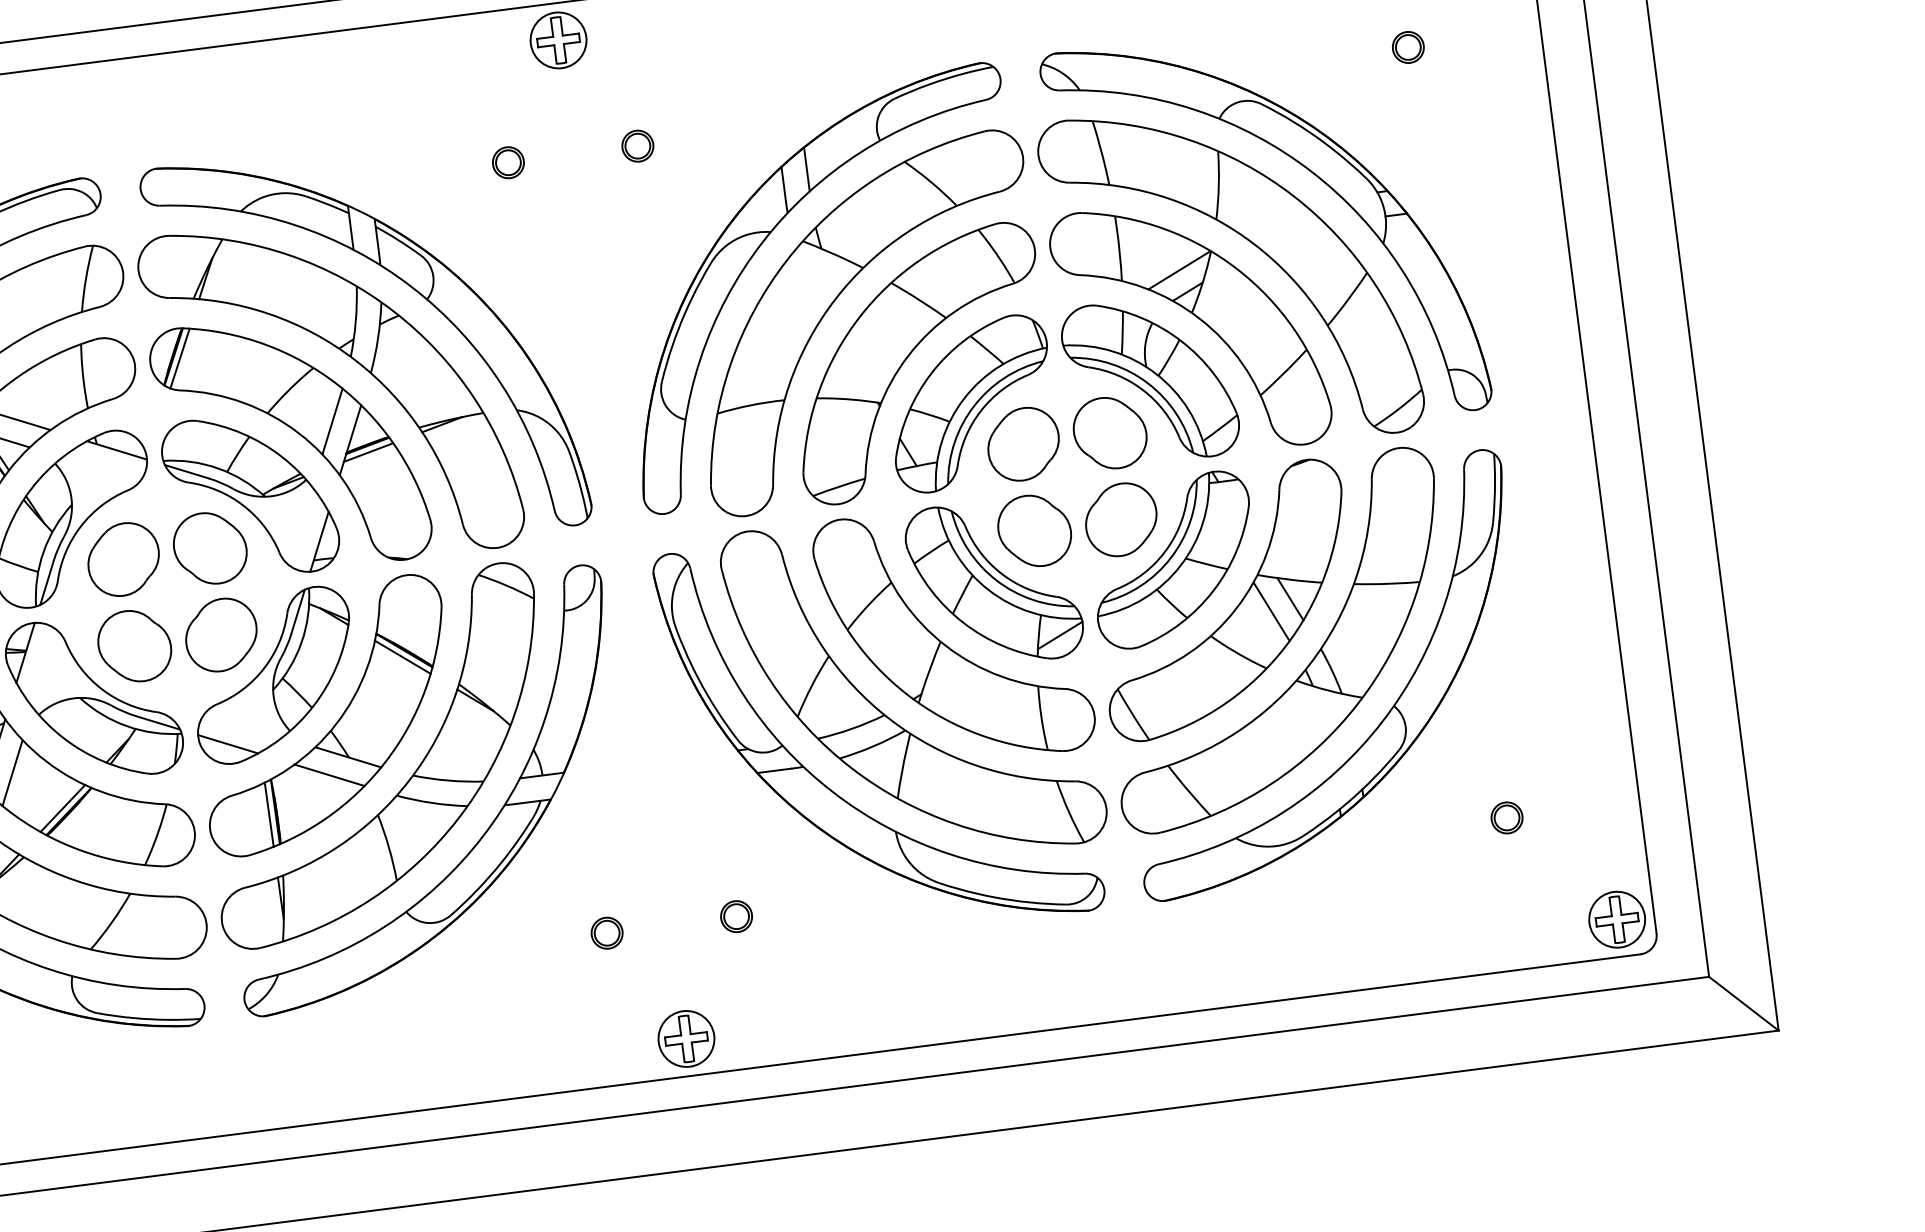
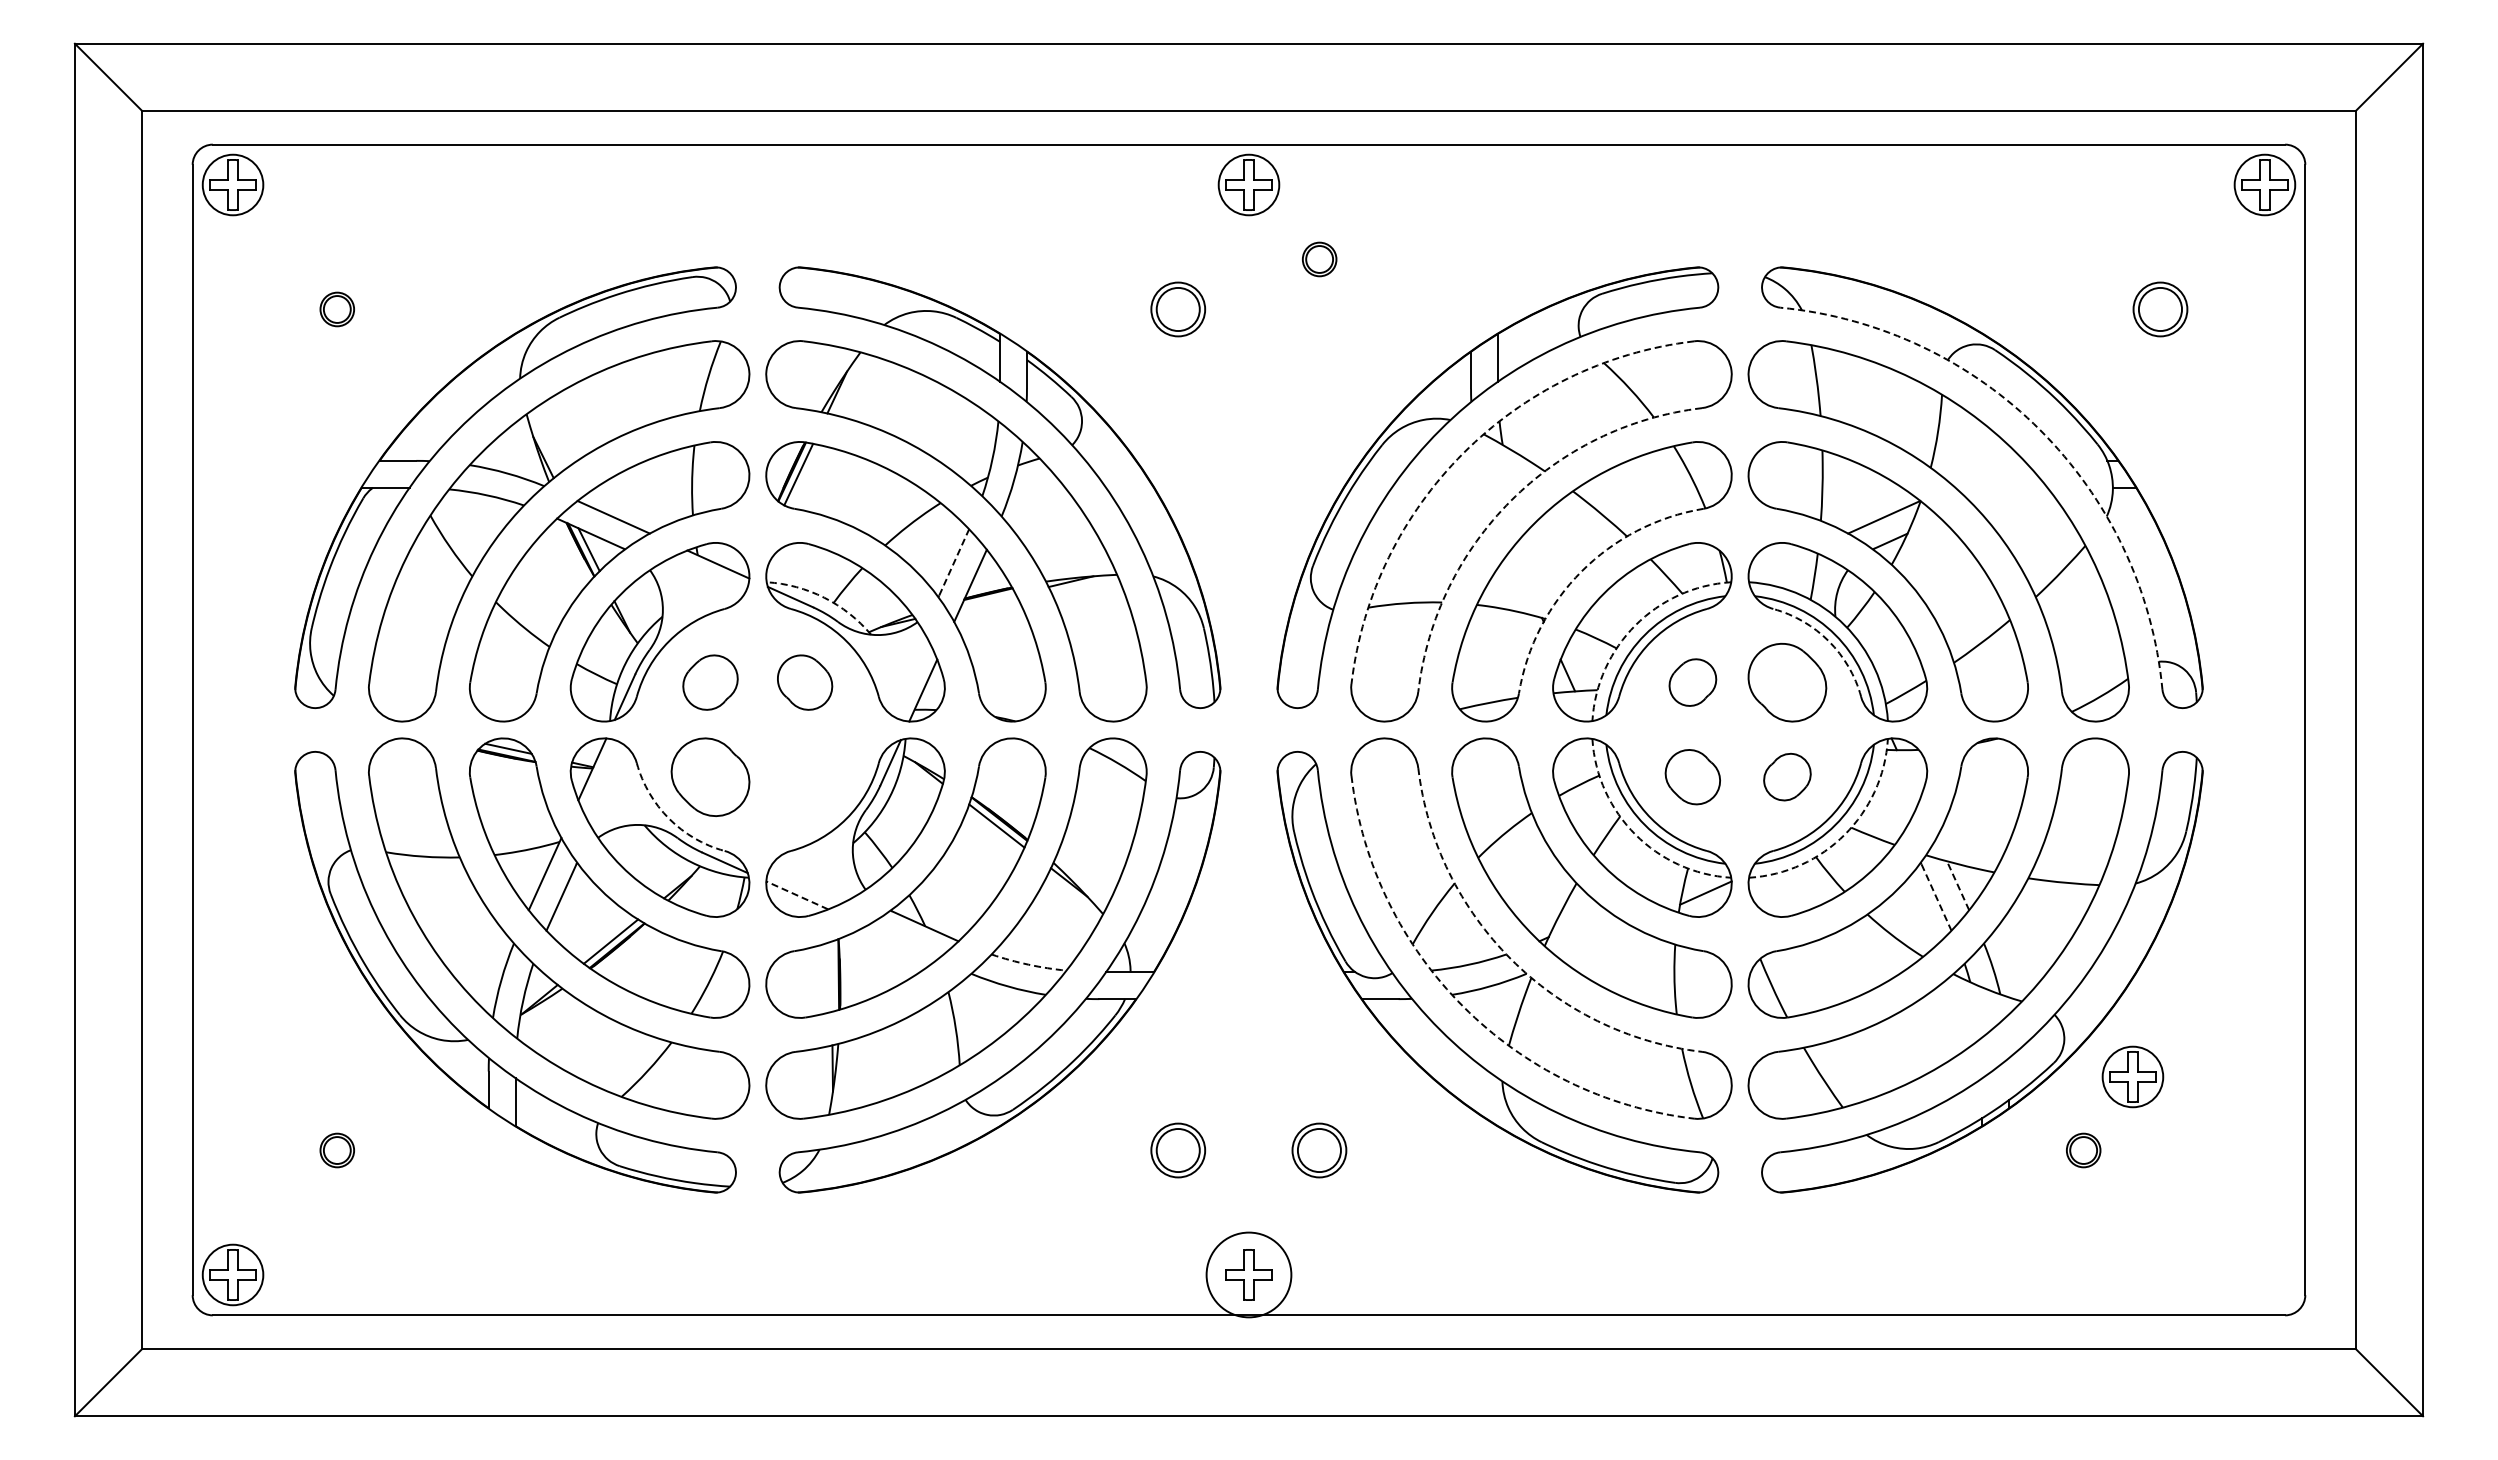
part: (1408, 47) -> (2160, 309), size x1.6
part: (637, 146) -> (1319, 259), moved
part: (508, 162) -> (1178, 309), size x1.6
arc: (1312, 172) -> (2040, 430), solid -> dashed
arc: (786, 261) -> (1463, 453), solid -> dashed
arc: (835, 298) -> (1510, 500), solid -> dashed
arc: (908, 355) -> (1581, 571), solid -> dashed
arc: (1143, 390) -> (1828, 641), solid -> dashed
arc: (964, 398) -> (1635, 625), solid -> dashed
line: (332, 419) -> (954, 561), solid -> dashed
part: (1023, 444) -> (1692, 682), size x0.6
line: (368, 452) -> (988, 601), removed
arc: (218, 468) -> (824, 597), solid -> dashed
part: (1121, 519) -> (1787, 776), size x0.6
part: (1034, 530) -> (1692, 776), size x0.7
part: (209, 548) -> (804, 682), size x0.7
part: (123, 559) -> (710, 682), size x0.7
arc: (1180, 565) -> (1844, 834), solid -> dashed
arc: (988, 590) -> (1635, 834), solid -> dashed
line: (1290, 598) -> (1958, 885), solid -> dashed
line: (1272, 613) -> (1936, 898), solid -> dashed
part: (220, 634) -> (804, 776), removed
arc: (102, 688) -> (669, 818), solid -> dashed
arc: (889, 719) -> (1510, 959), solid -> dashed
line: (228, 744) -> (797, 895), solid -> dashed
arc: (851, 767) -> (1463, 1006), solid -> dashed
line: (329, 775) -> (901, 942), removed
arc: (448, 780) -> (1028, 964), solid -> dashed
line: (268, 814) -> (831, 976), removed
part: (1506, 817) -> (2083, 1150), moved
part: (736, 916) -> (1319, 1150), size x1.6
part: (1616, 919) -> (2132, 1076), moved
part: (607, 933) -> (1178, 1150), size x1.6
circle: (685, 1038) -> (1248, 1274), size x1.4

